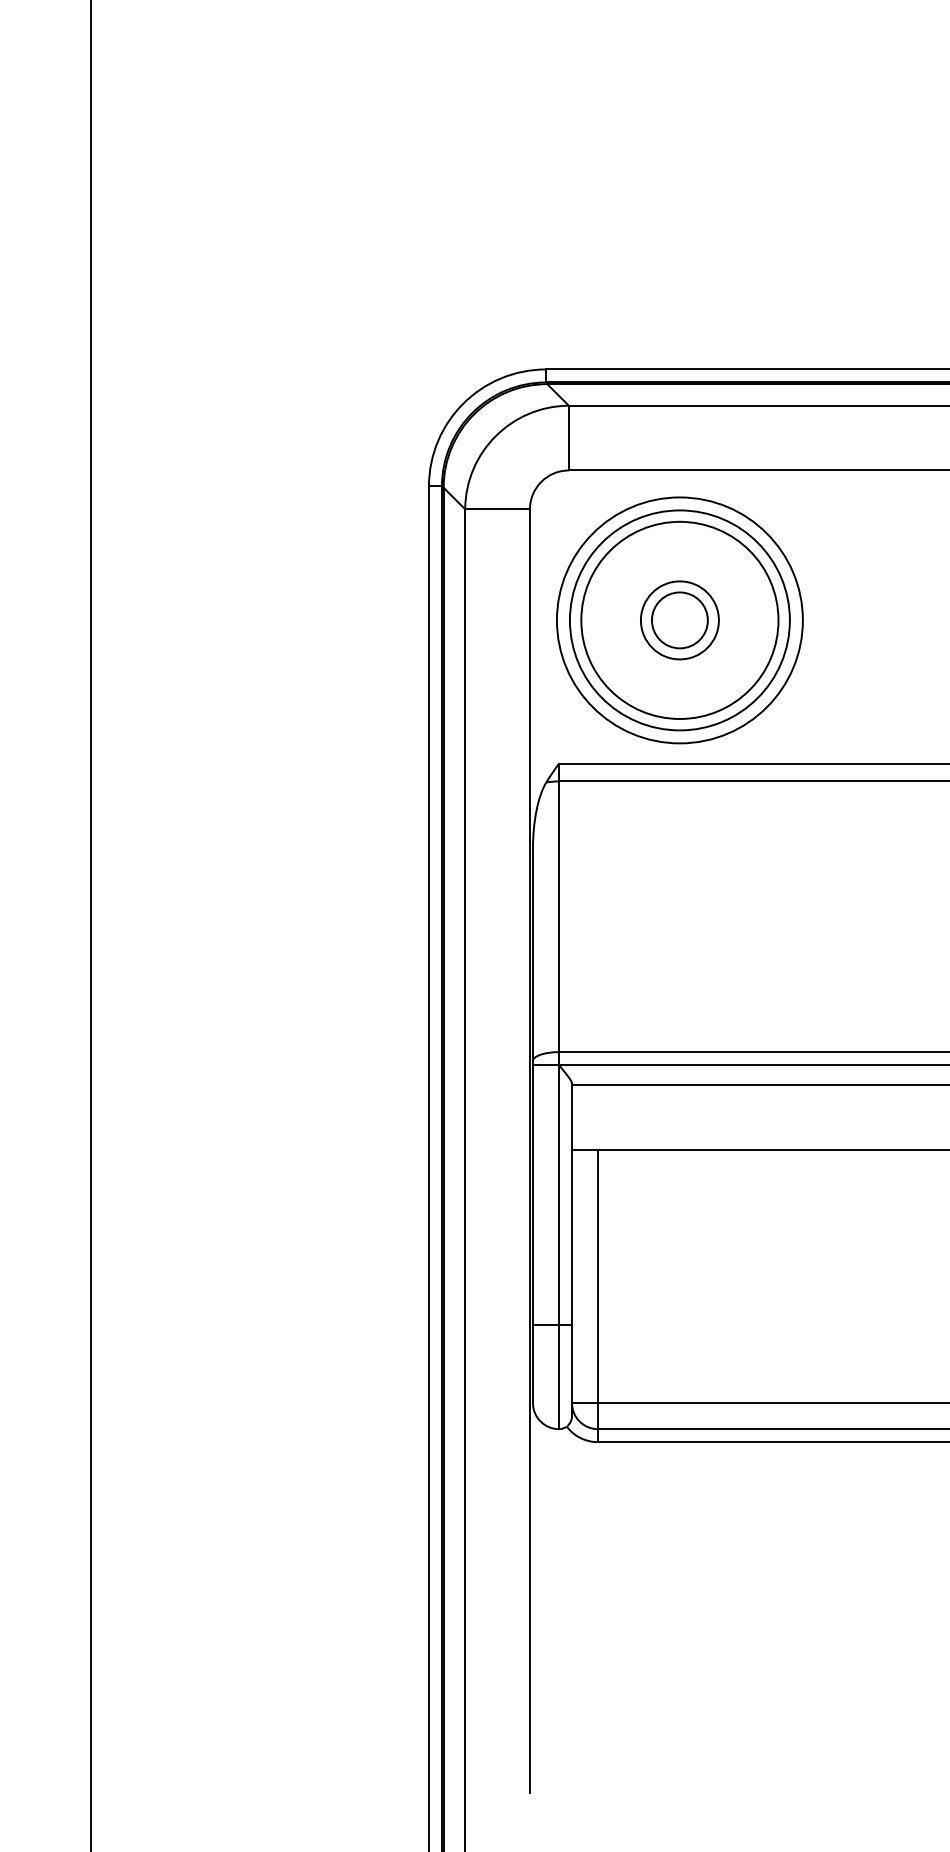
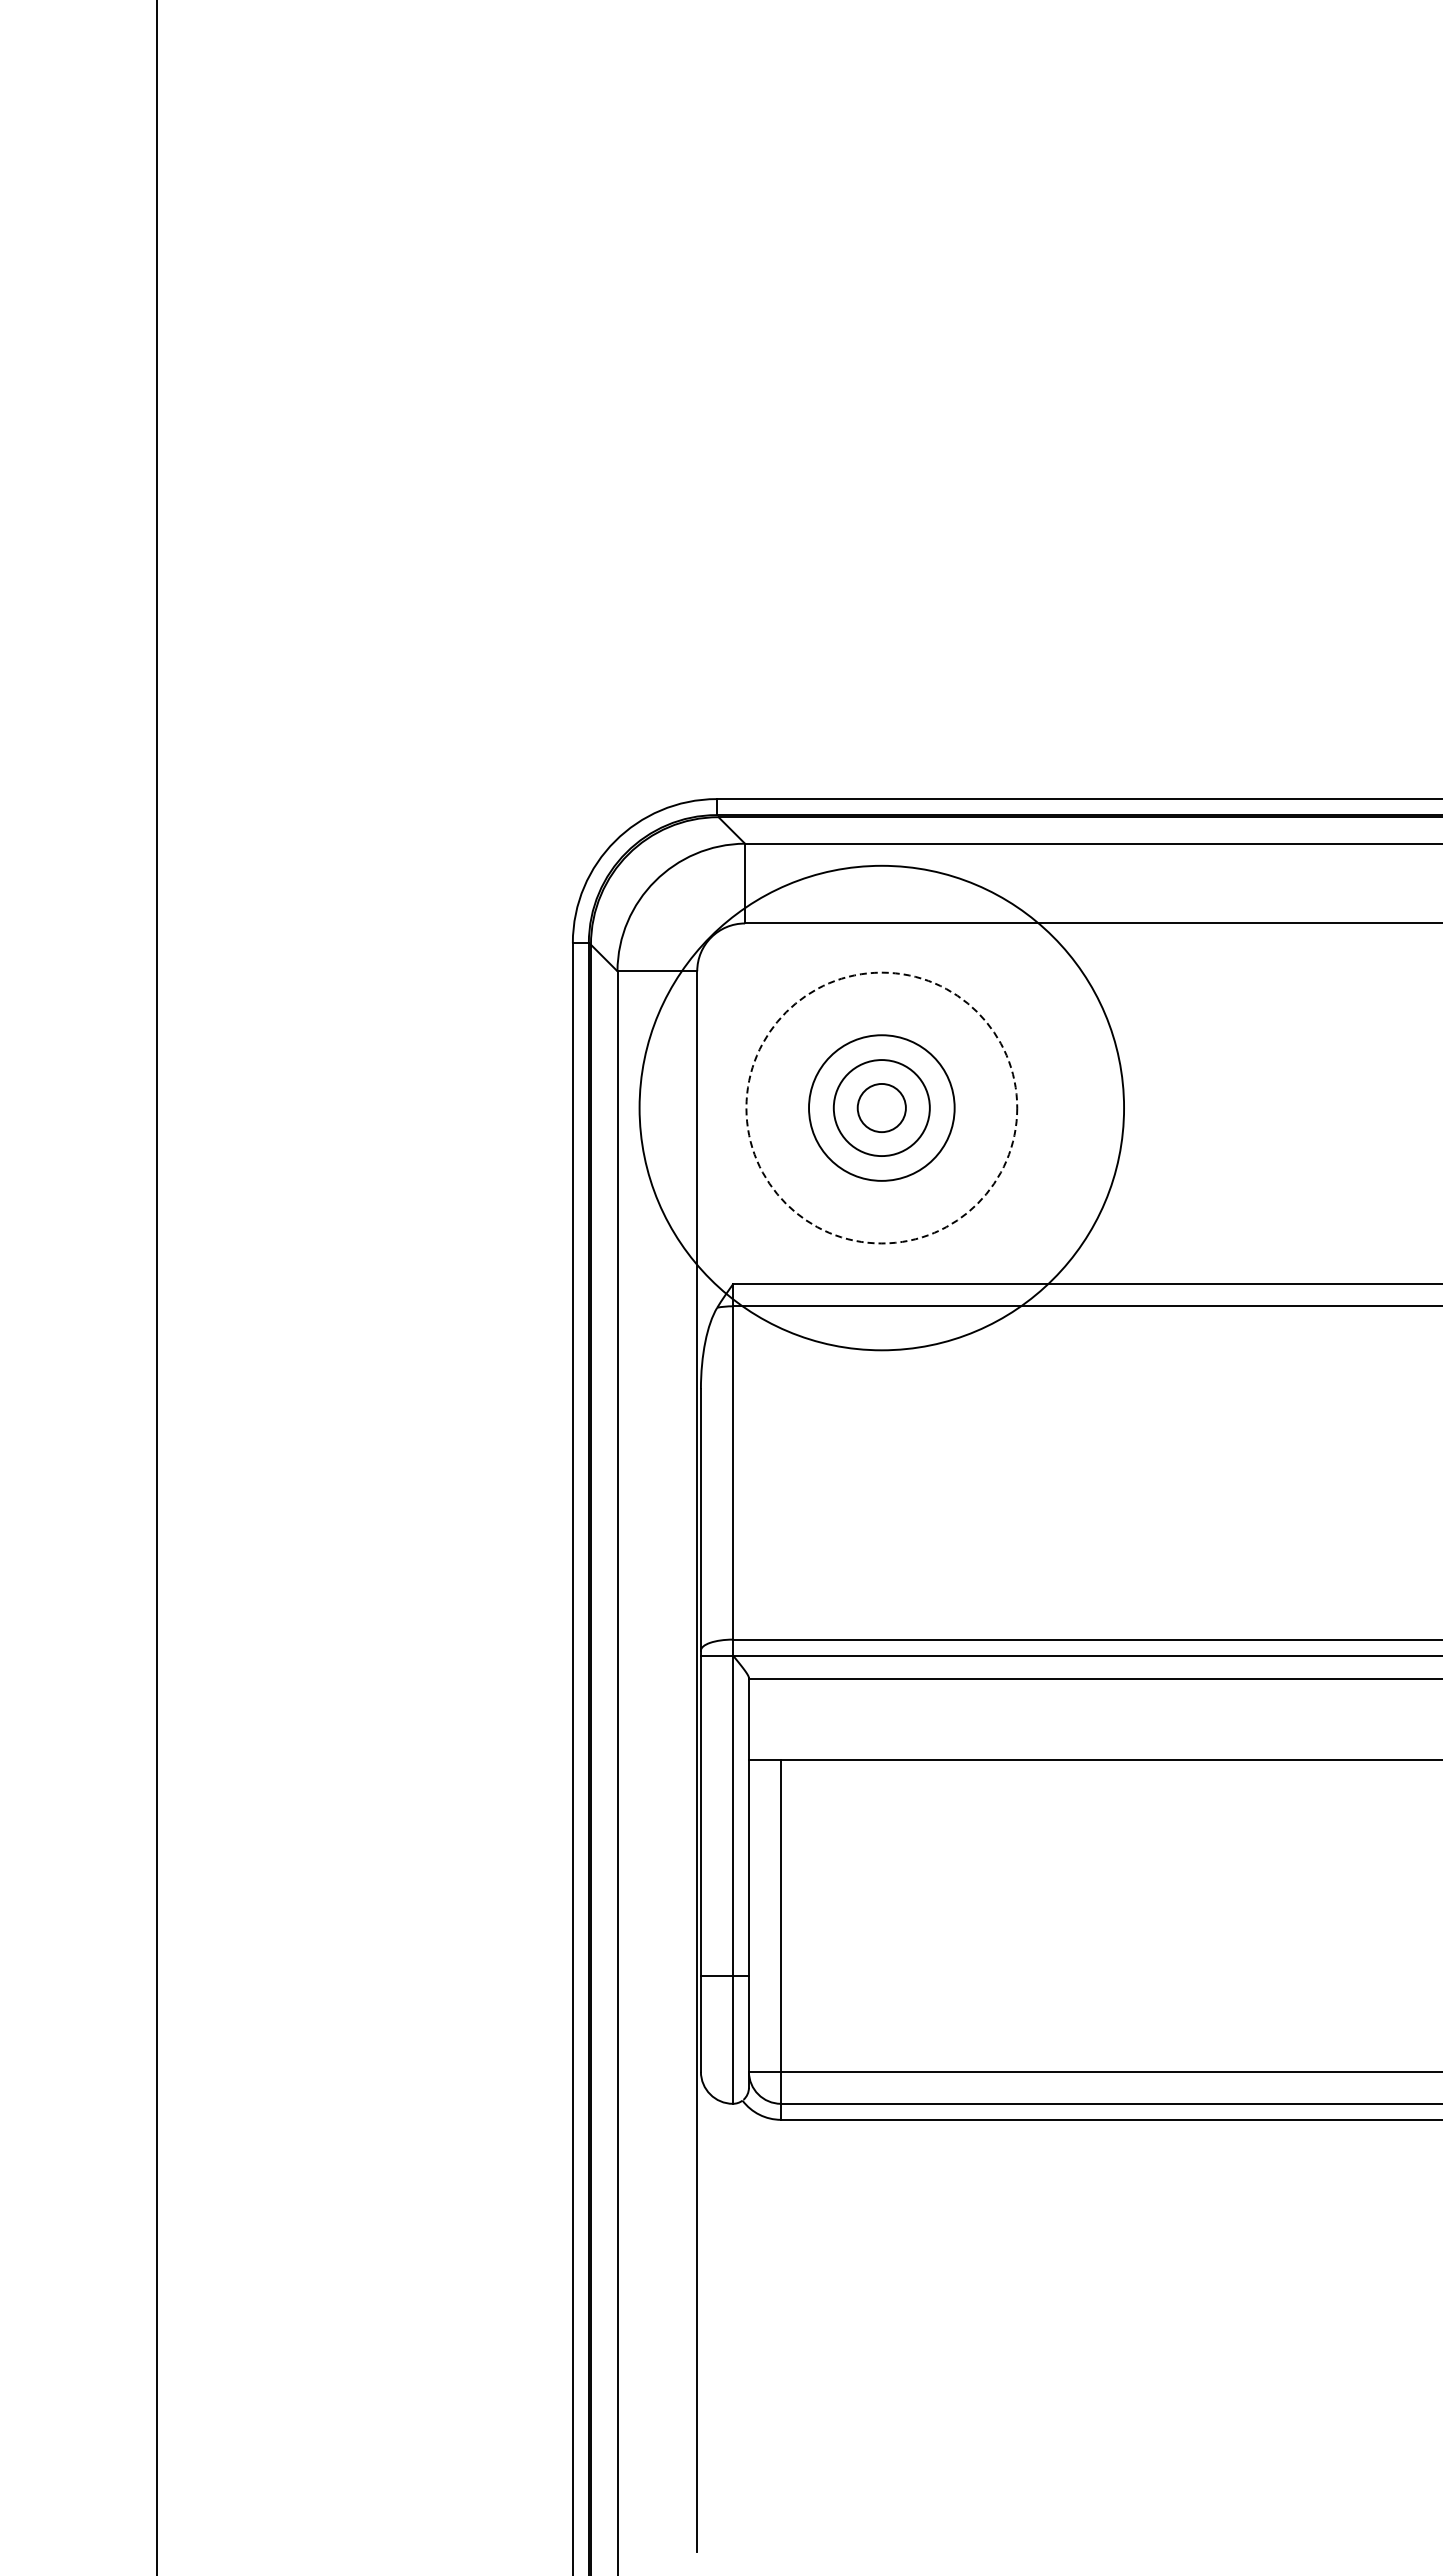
circle: (679, 619) -> (881, 1107), size x0.6
circle: (679, 619) -> (881, 1107), size x0.7
circle: (679, 619) -> (881, 1107), size x1.6
circle: (679, 619) -> (881, 1107), solid -> dashed

